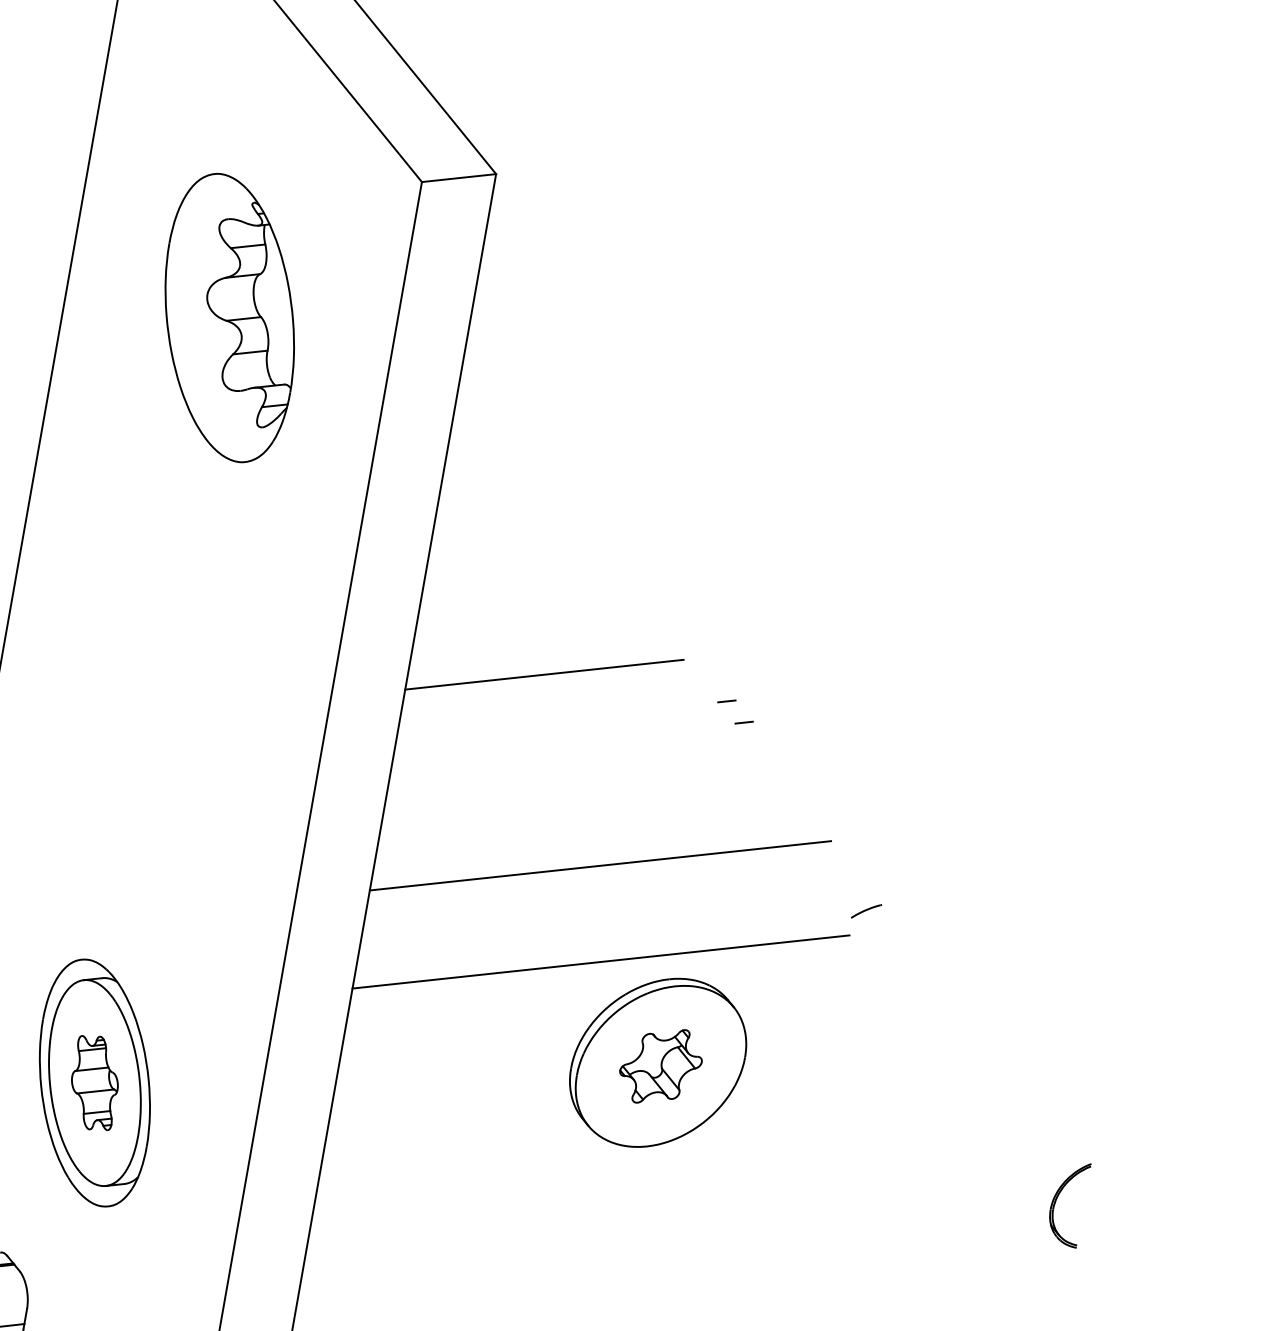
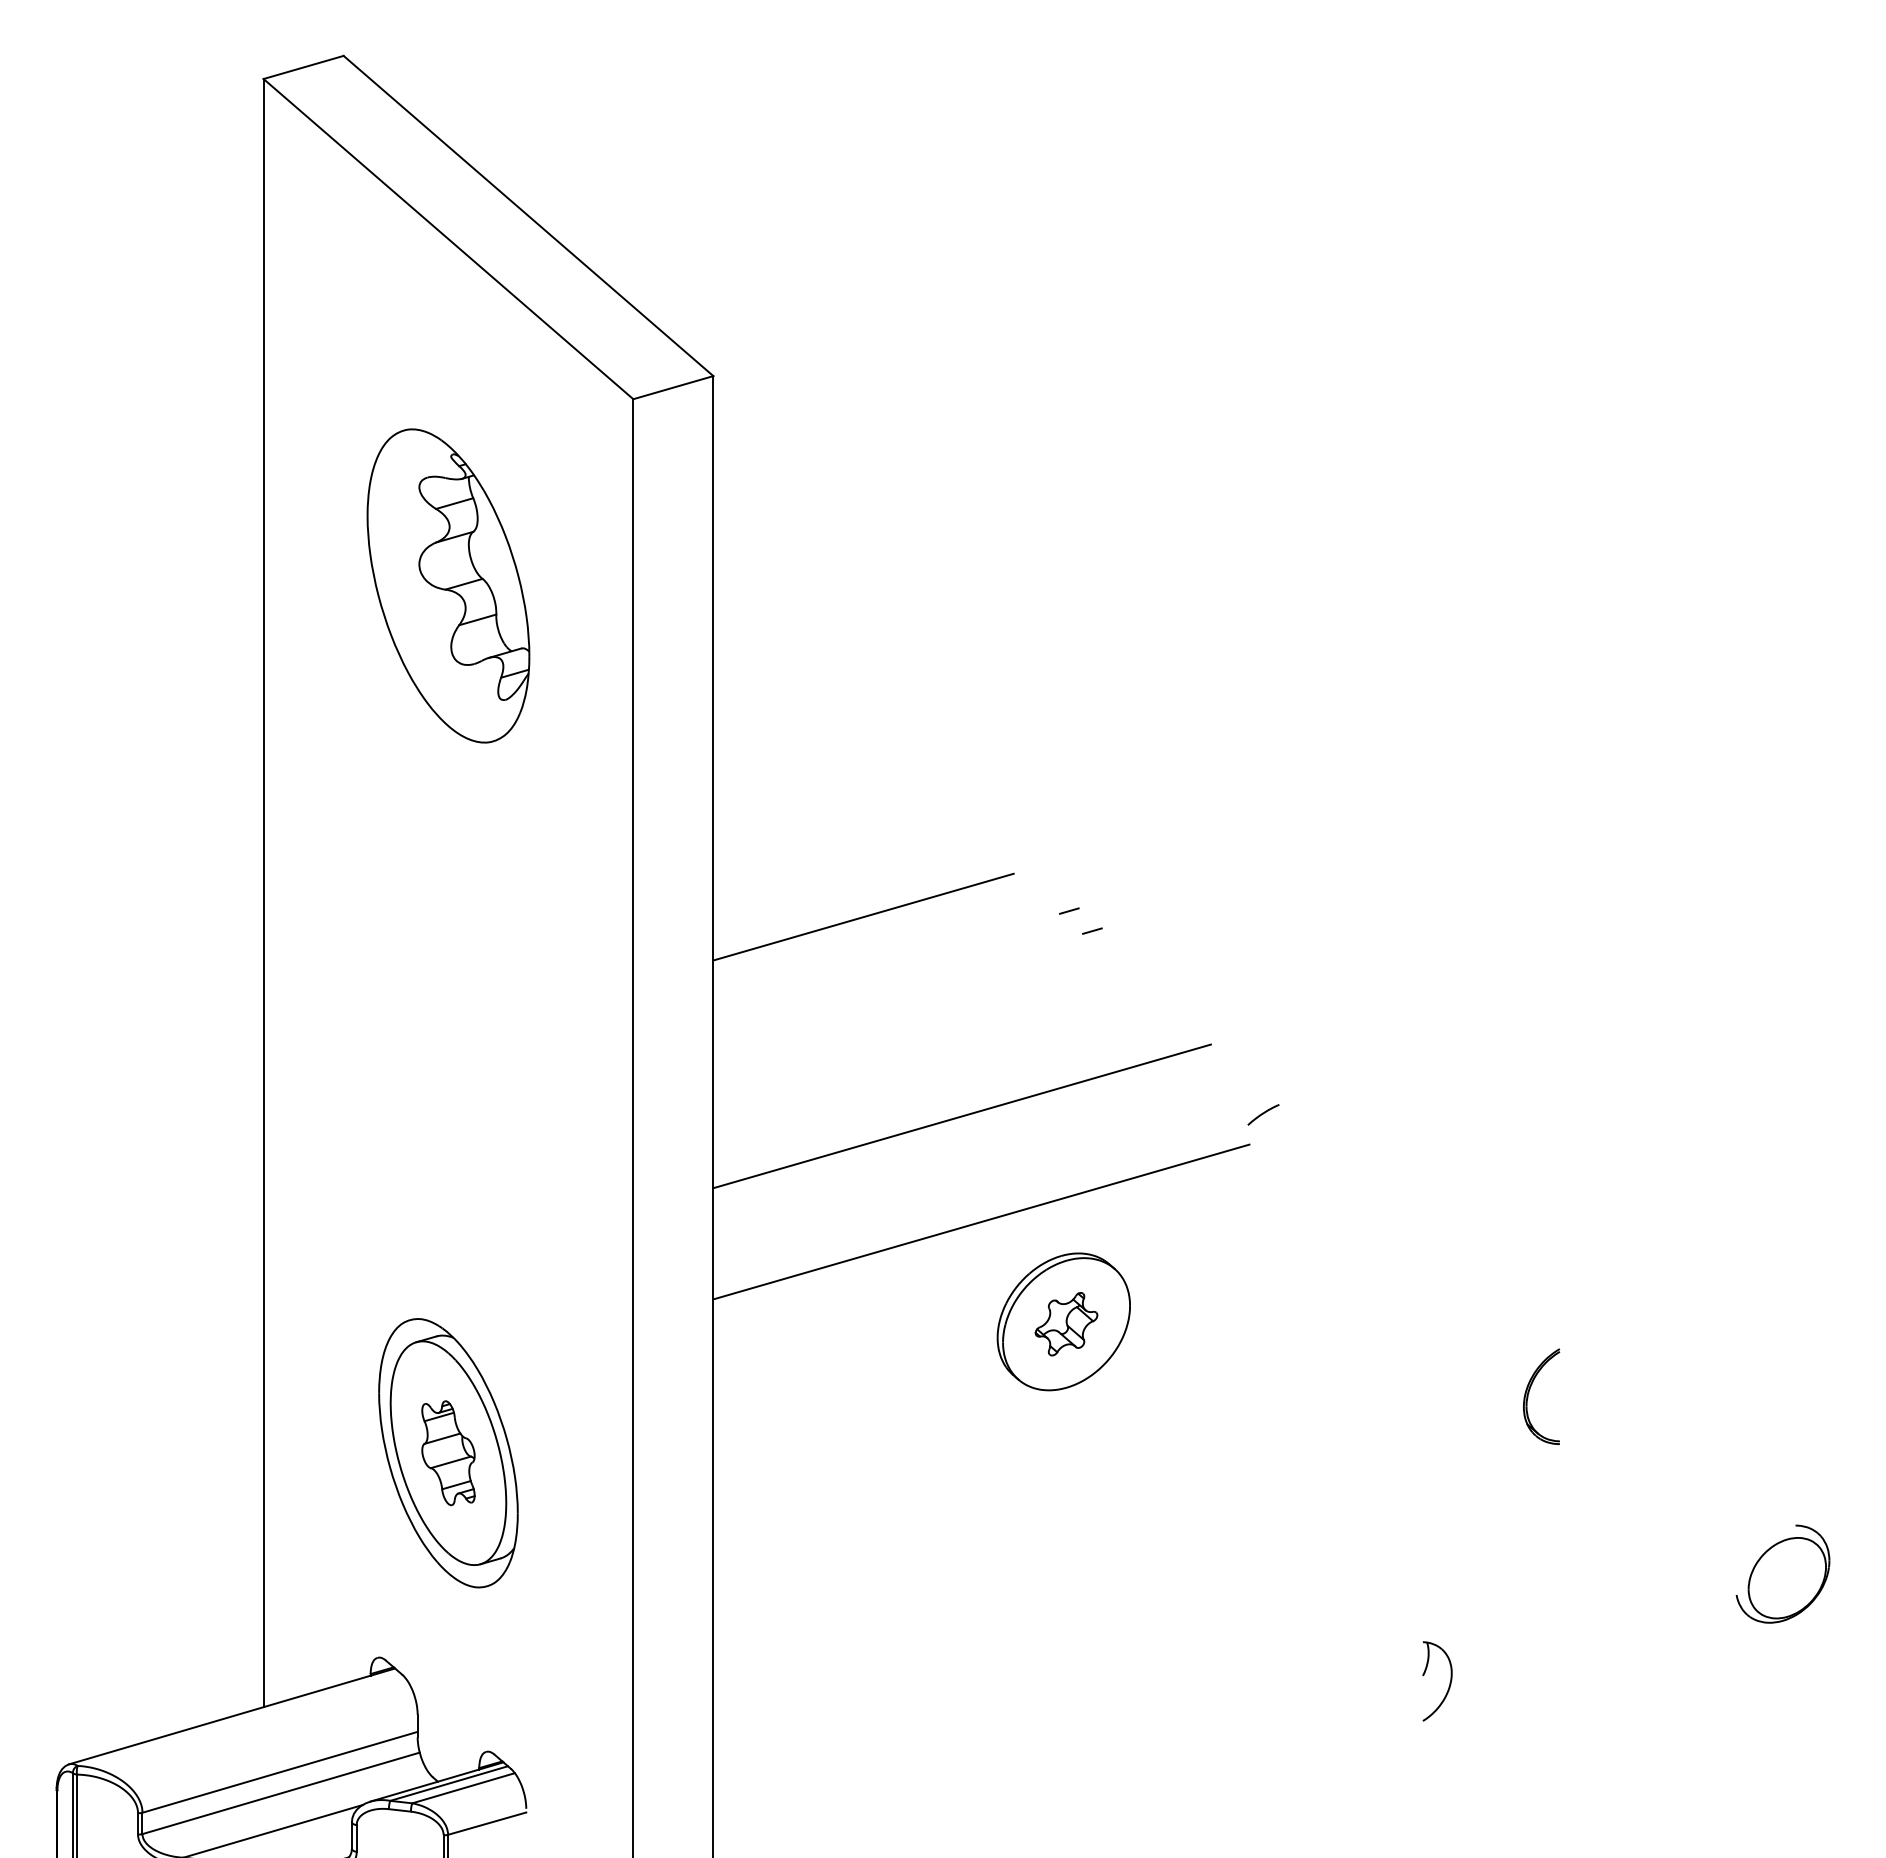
part: (657, 1062) -> (1063, 1321), size x0.7

